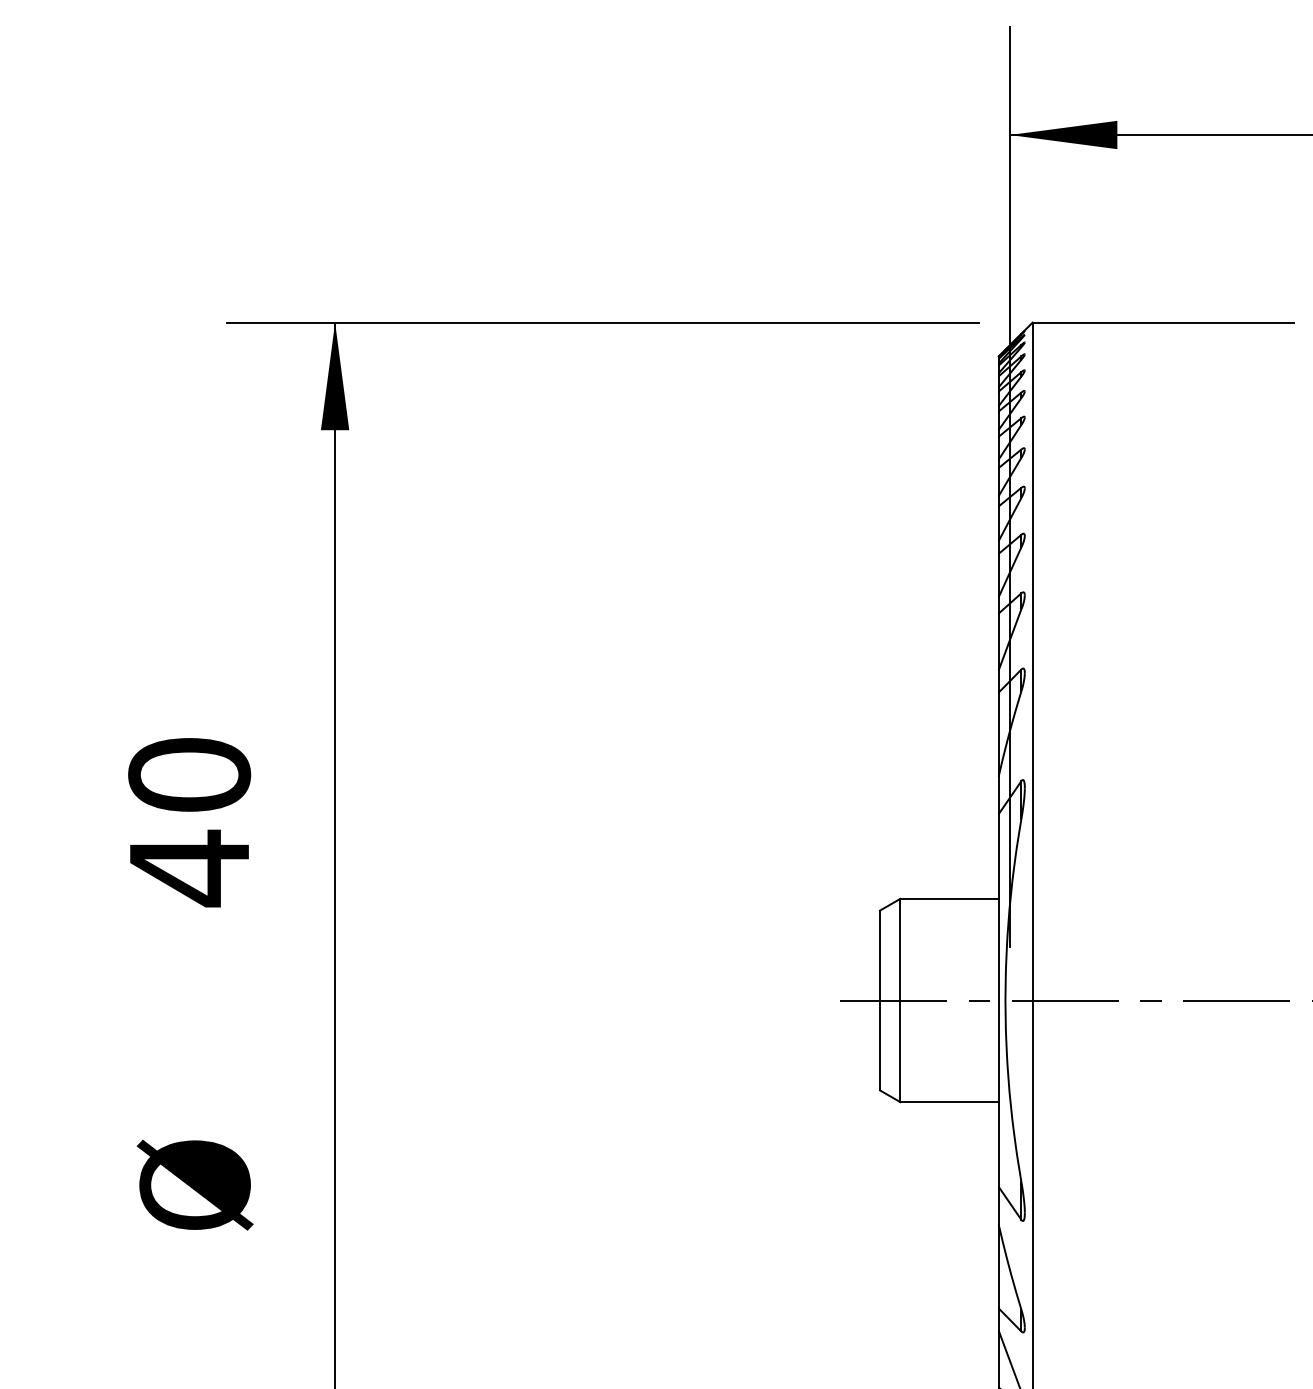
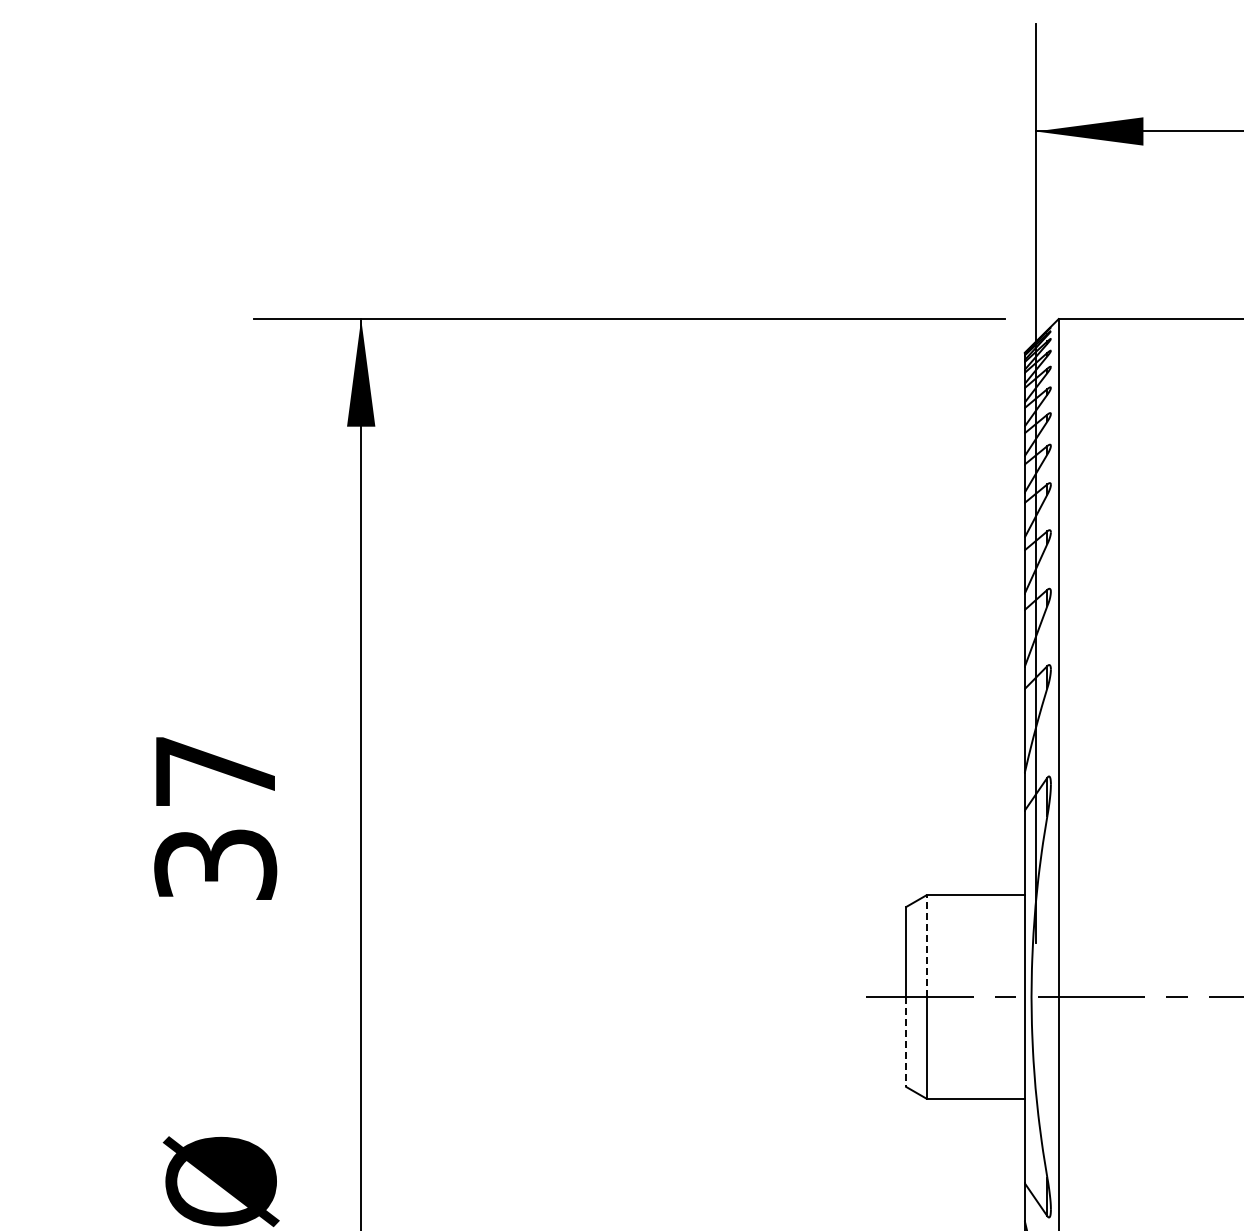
text: (189, 822) -> (215, 818), 40 -> 37
line: (900, 949) -> (926, 945), solid -> dashed
line: (880, 1045) -> (906, 1041), solid -> dashed

